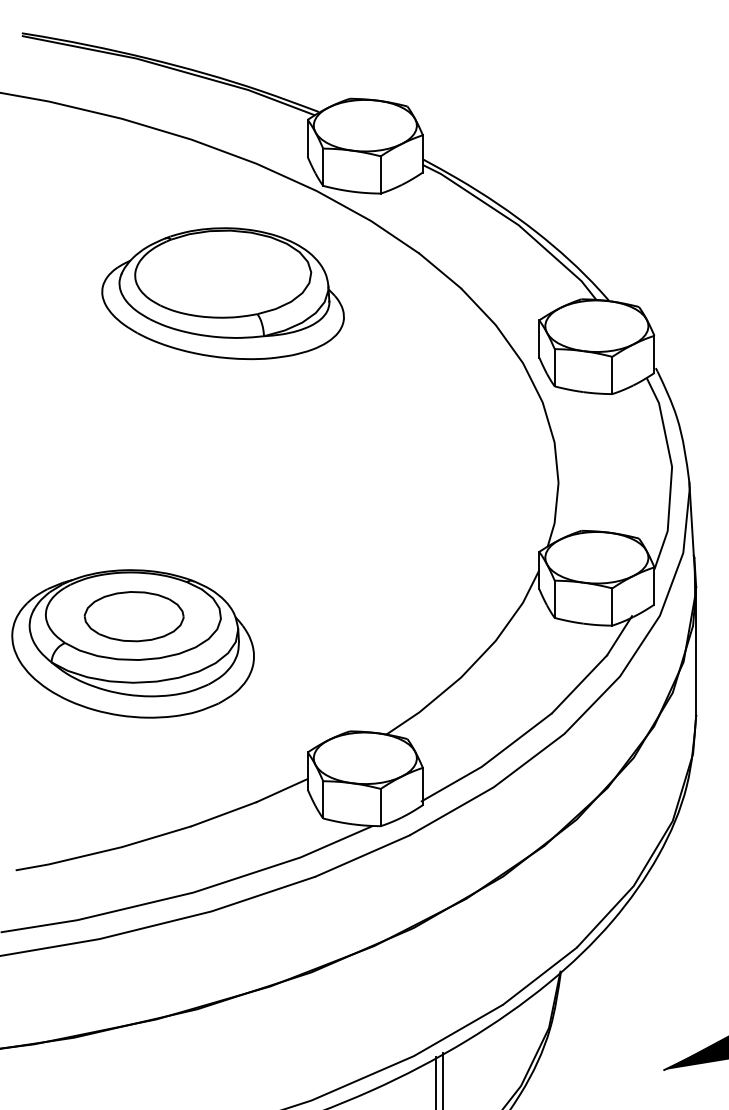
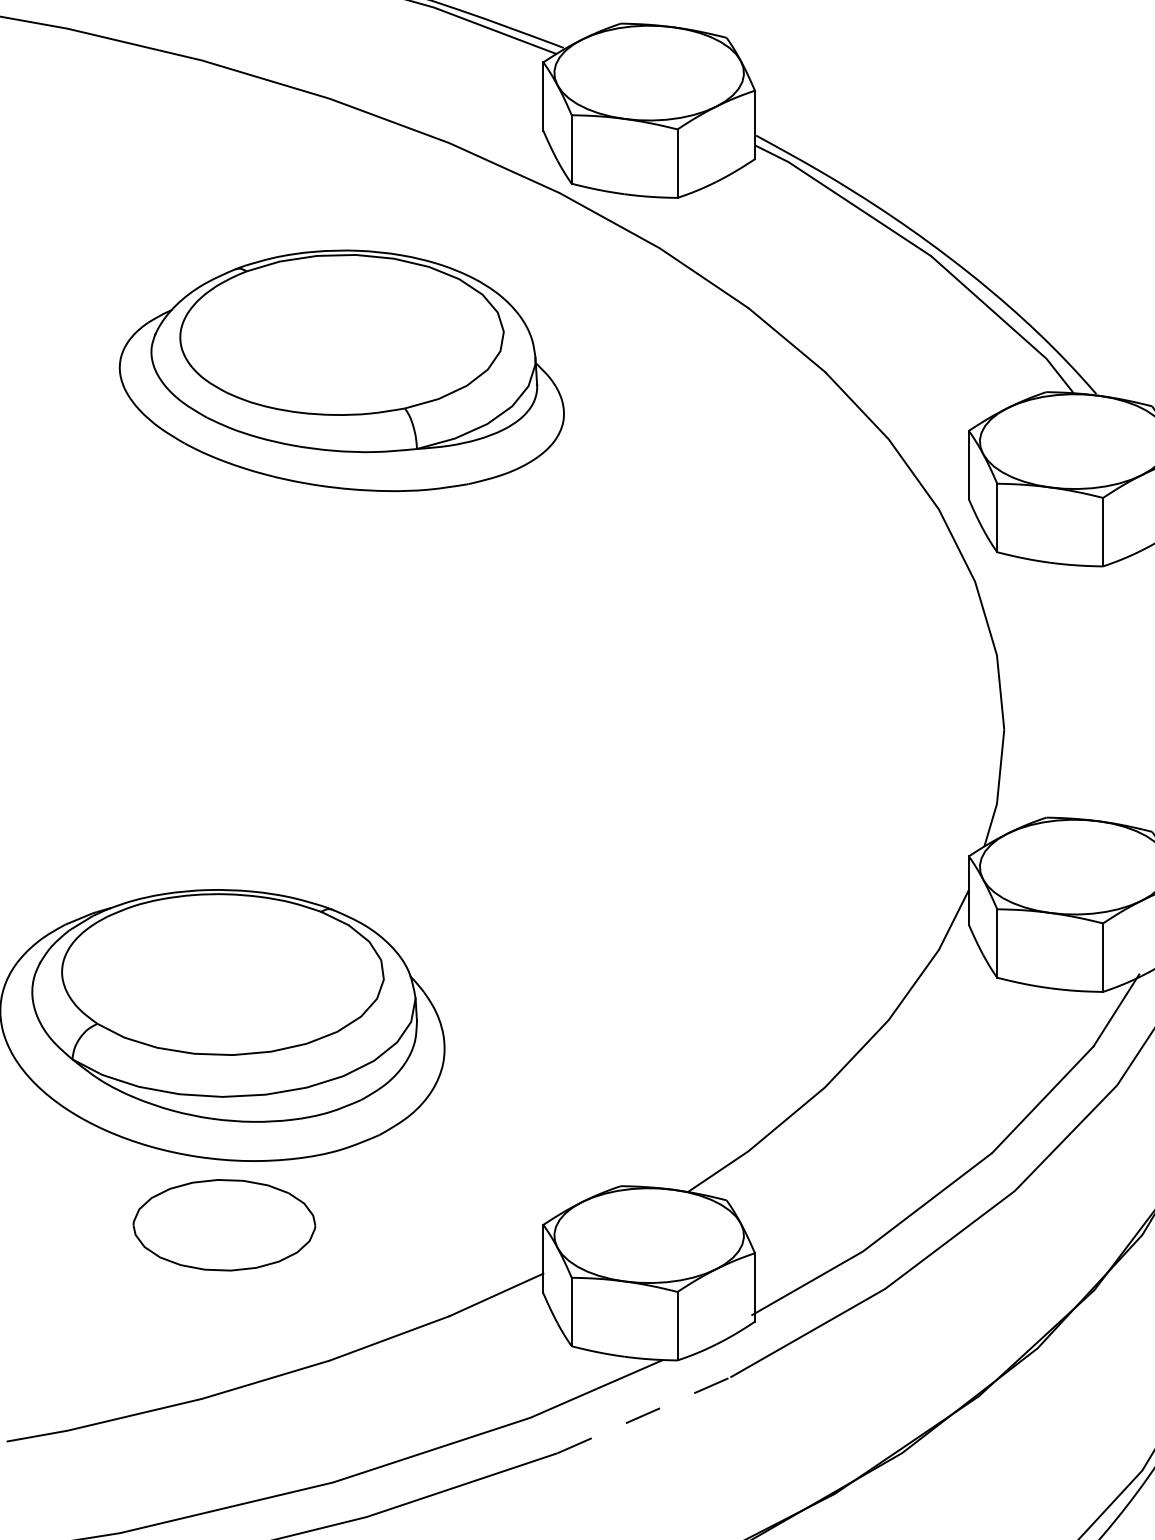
part: (222, 293) -> (340, 370), moved
part: (133, 616) -> (223, 1224), moved
line: (362, 855) -> (643, 1414), solid -> dashed

